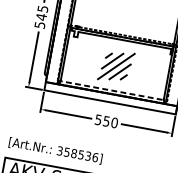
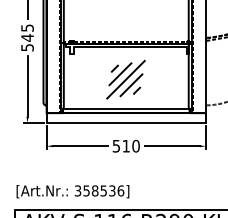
line: (112, 90) -> (126, 108), dashed -> solid
text: (105, 121) -> (125, 146), 550 -> 510

